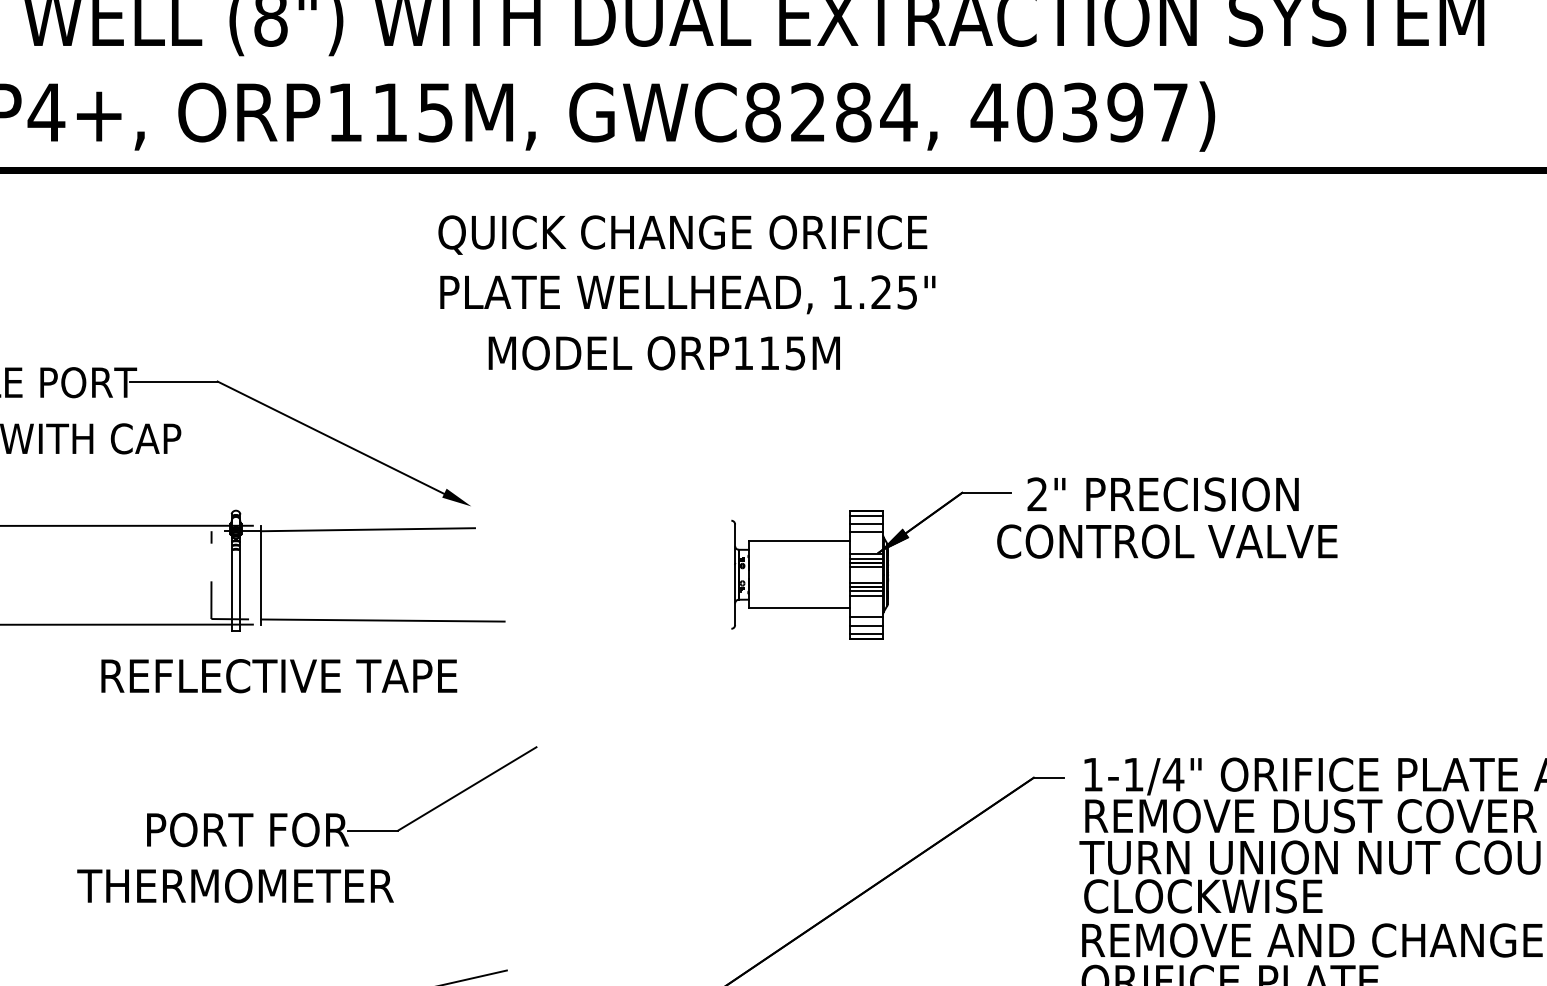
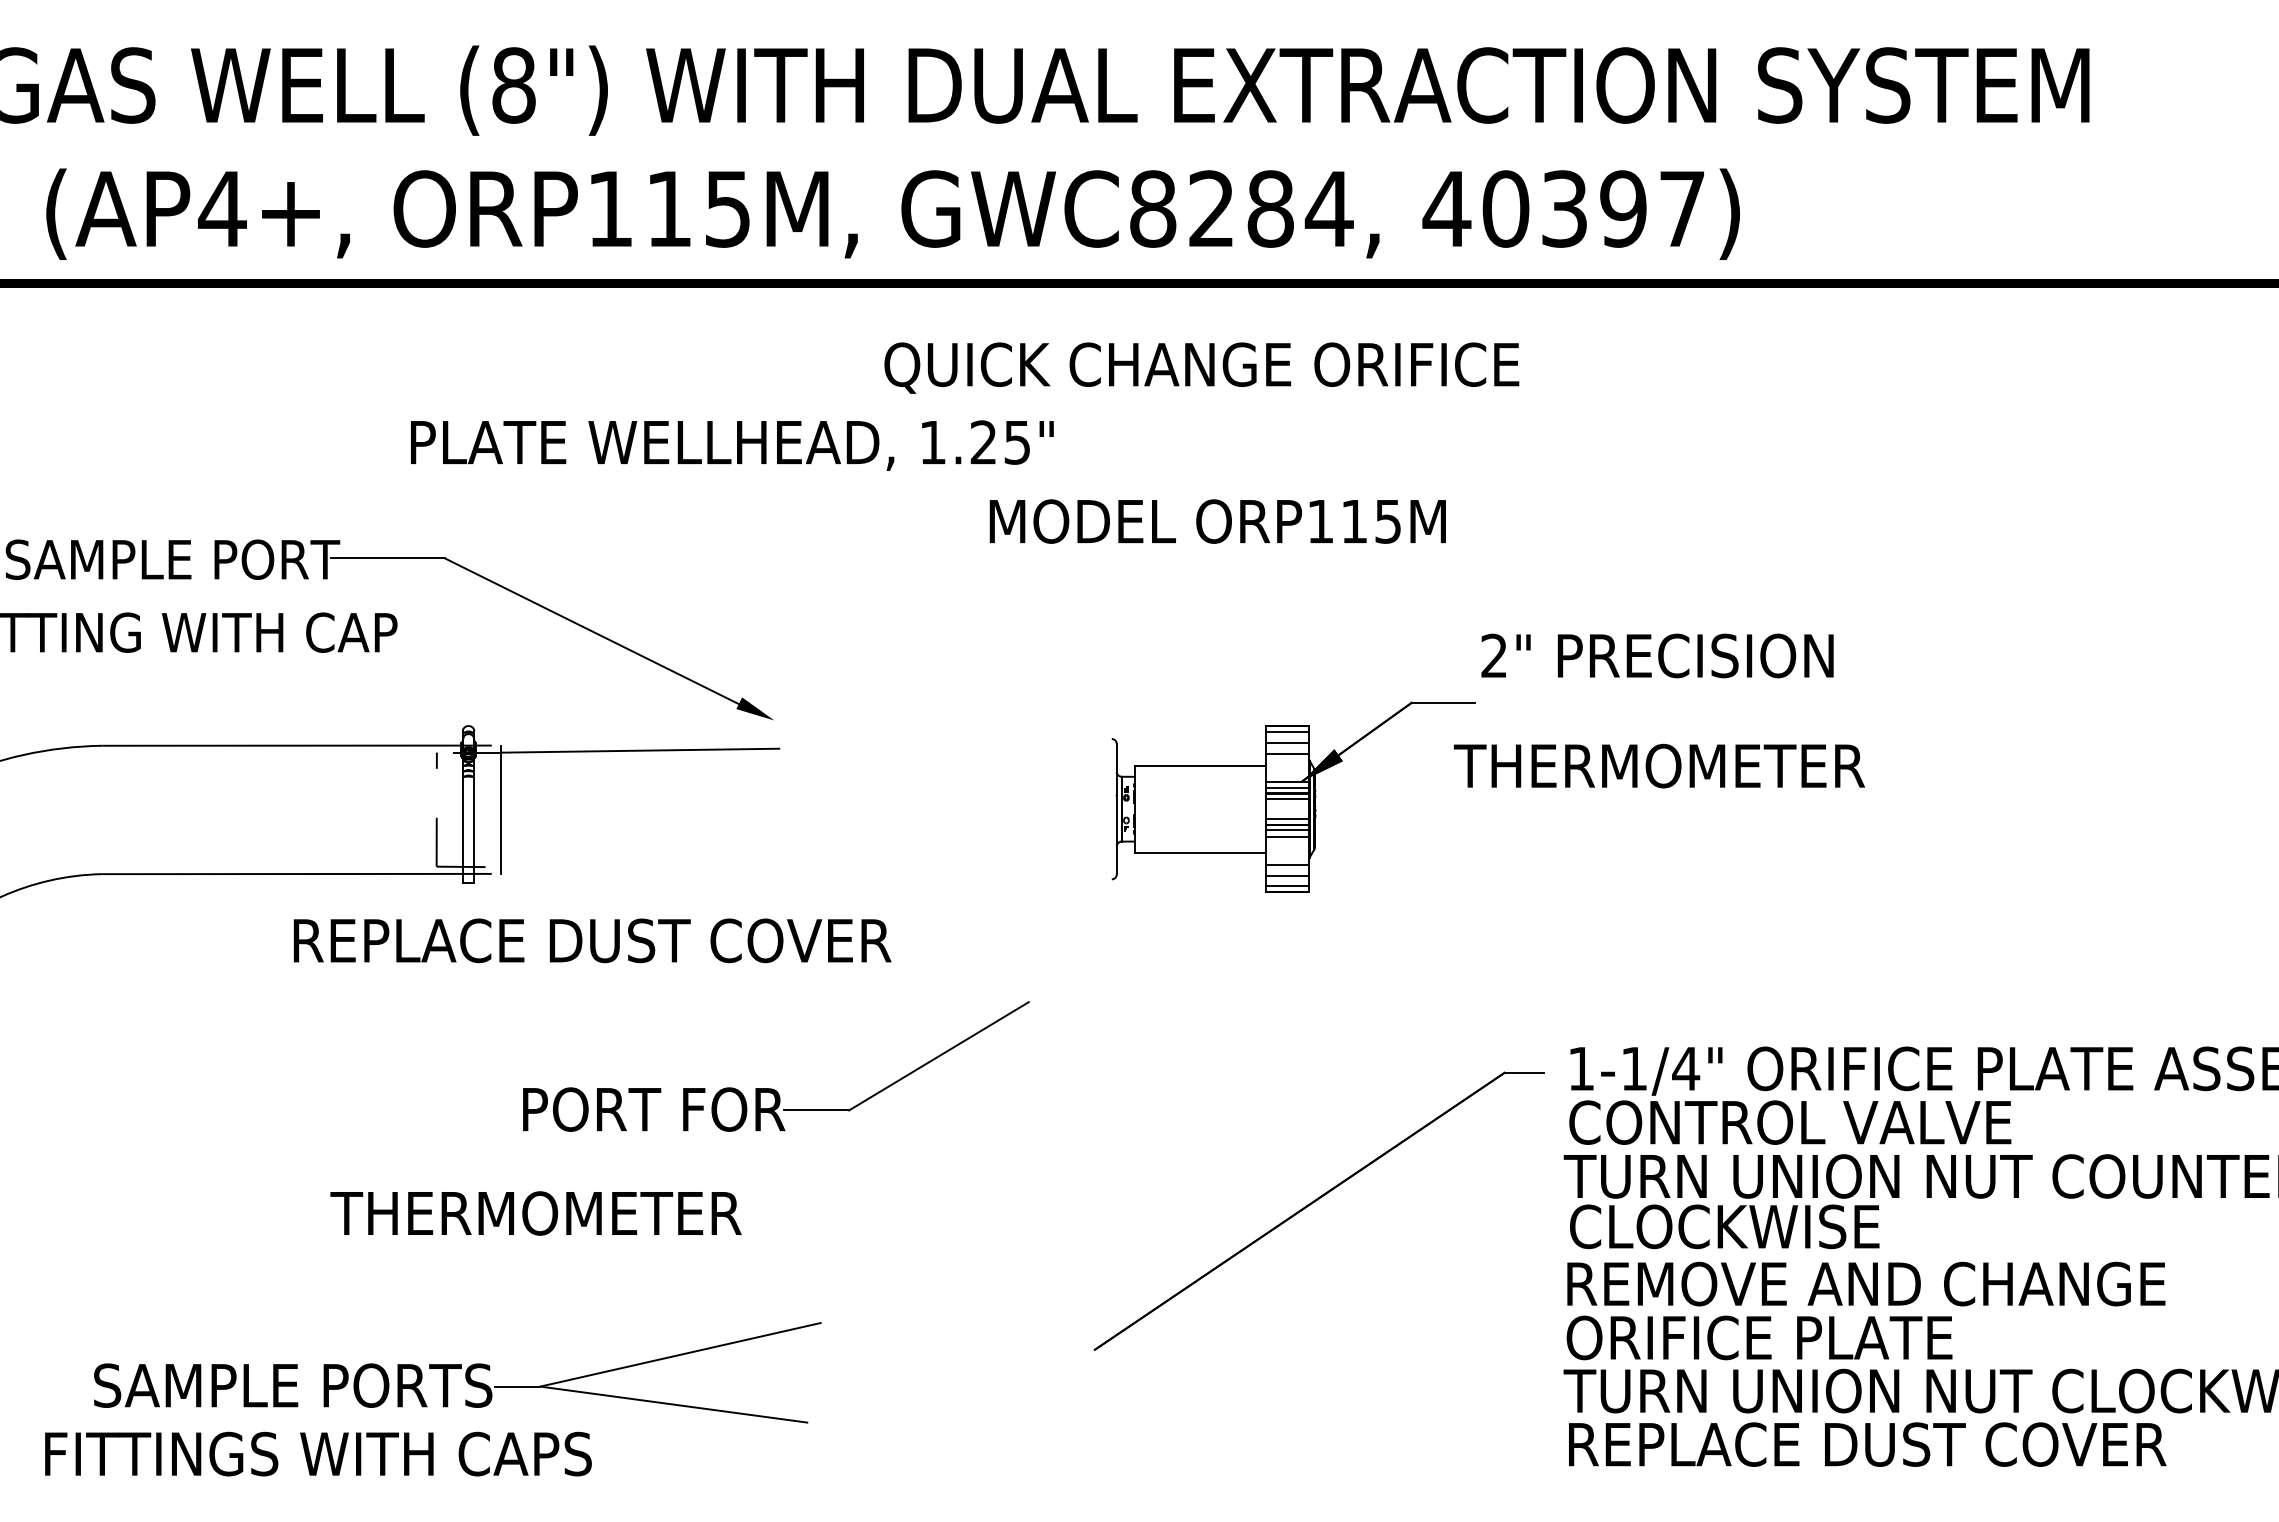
text: (682, 234) -> (1201, 367), moved
text: (687, 294) -> (732, 445), moved
text: (664, 353) -> (1217, 521), moved
text: (1163, 494) -> (1657, 655), moved
text: (1165, 541) -> (1675, 765), CONTROL VALVE -> THERMOMETER
line: (383, 620) -> (659, 868), removed
text: (360, 675) -> (630, 940), REFLECTIVE TAPE -> REPLACE DUST COVER
part: (339, 813) -> (772, 1088), moved
text: (1310, 816) -> (1863, 1122), REMOVE DUST COVER -> CONTROL VALVE
text: (235, 886) -> (535, 1213), moved

